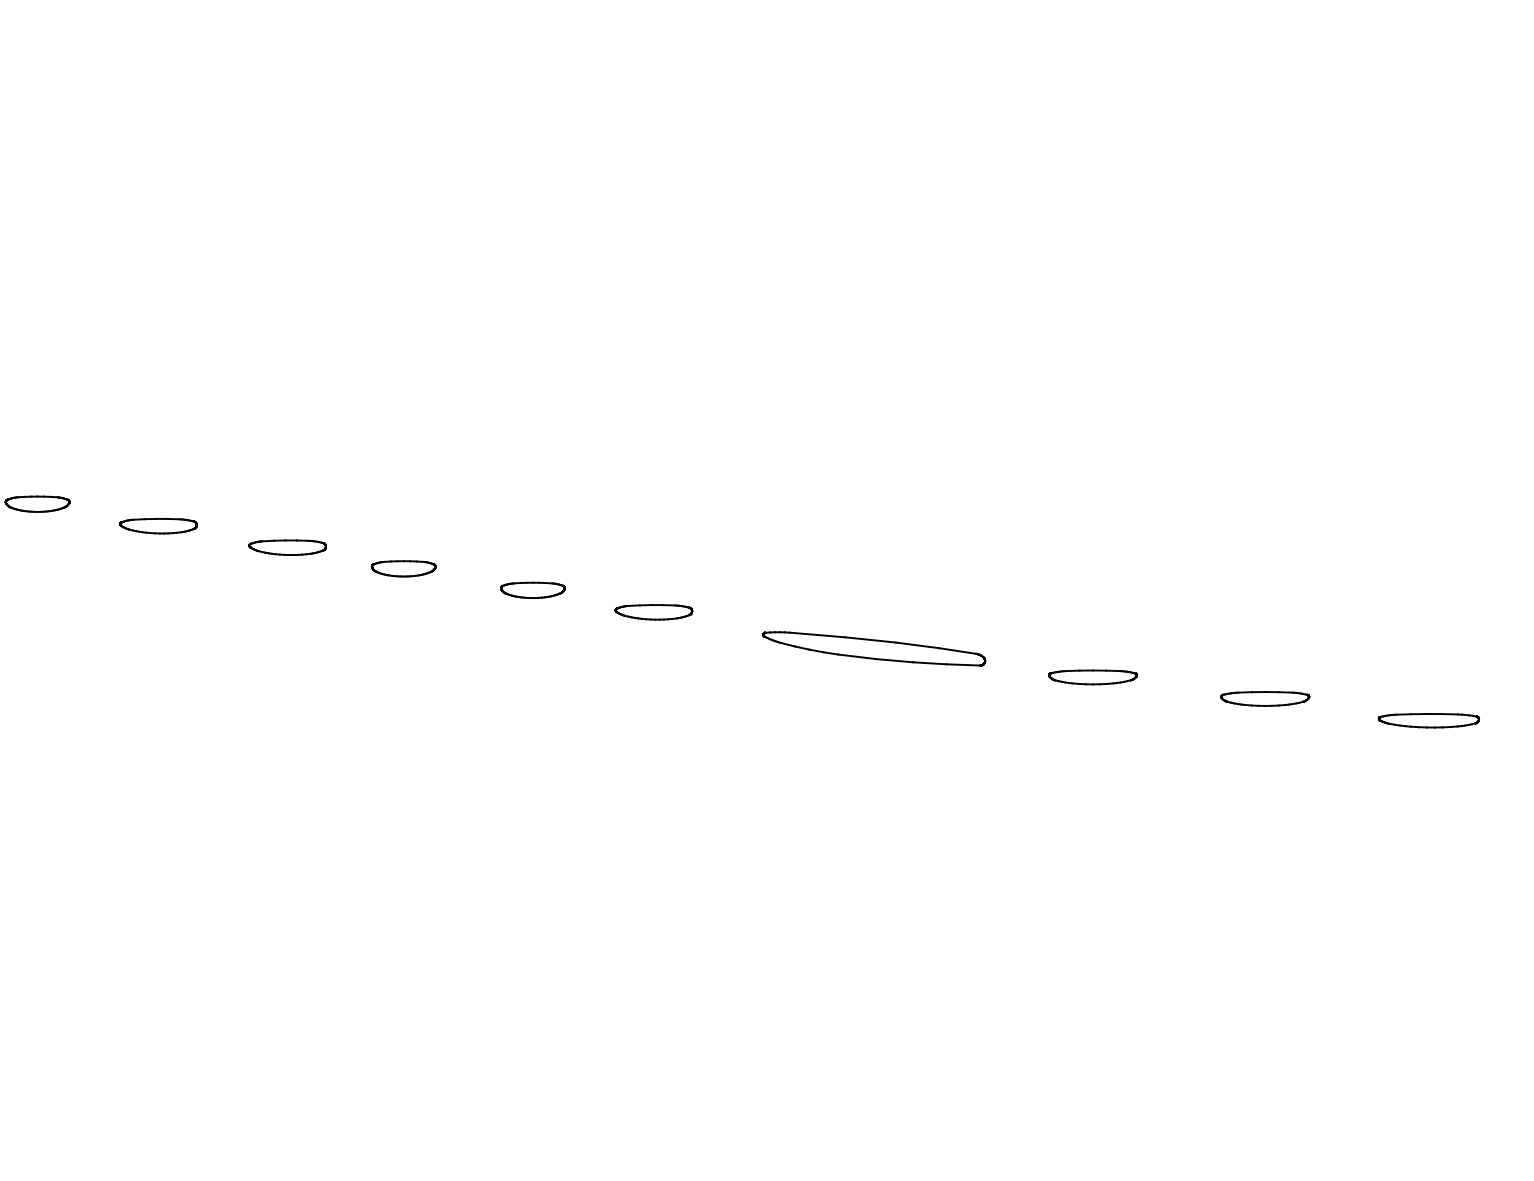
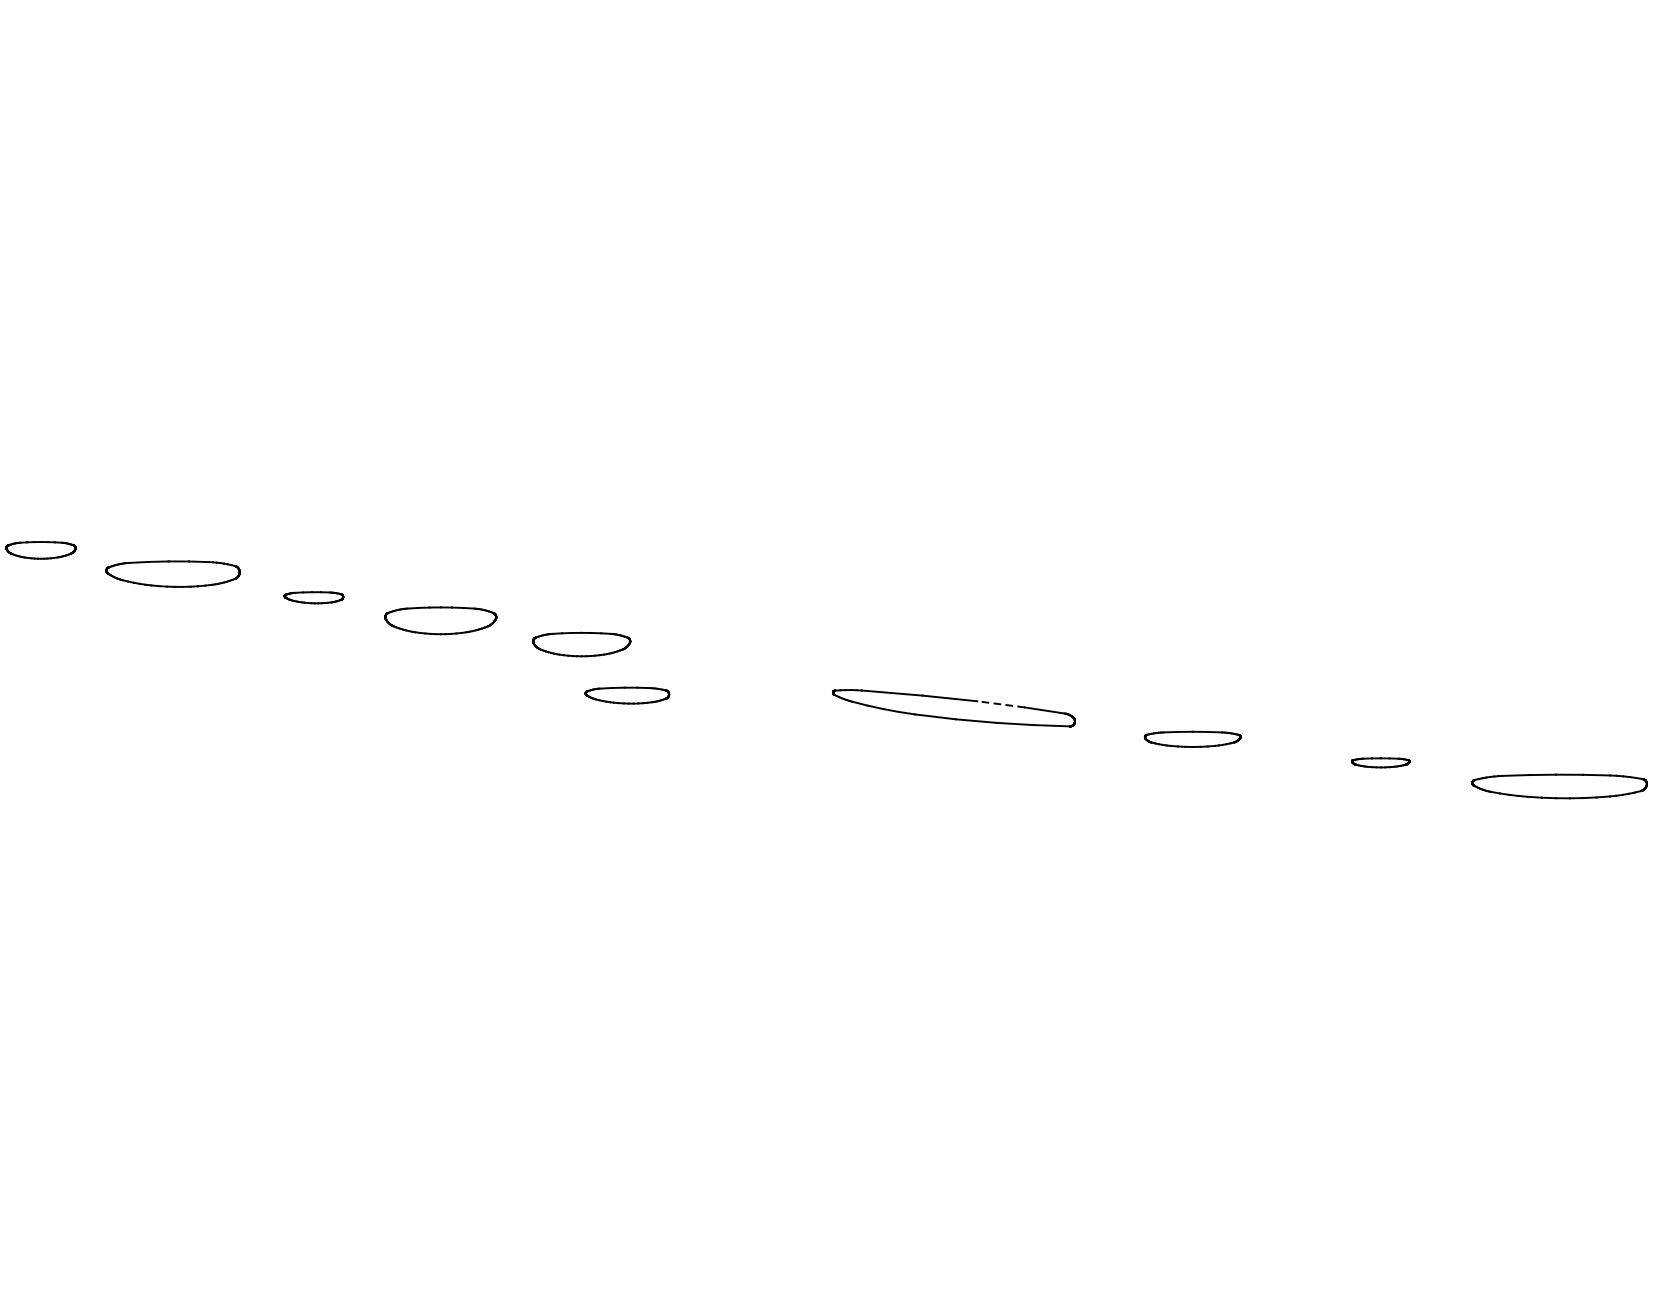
part: (158, 526) -> (173, 574), size x1.6
part: (287, 547) -> (313, 597), size x0.7
part: (403, 568) -> (440, 620), size x1.6
part: (532, 589) -> (581, 643), size x1.4
part: (653, 612) -> (626, 695), moved
line: (916, 645) -> (1000, 704), solid -> dashed
part: (1265, 698) -> (1380, 762), size x0.6
part: (1428, 720) -> (1558, 786), size x1.6

